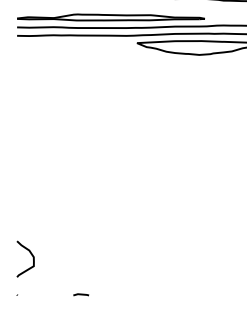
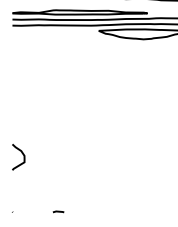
curve: (29, 253) -> (21, 153), moved

